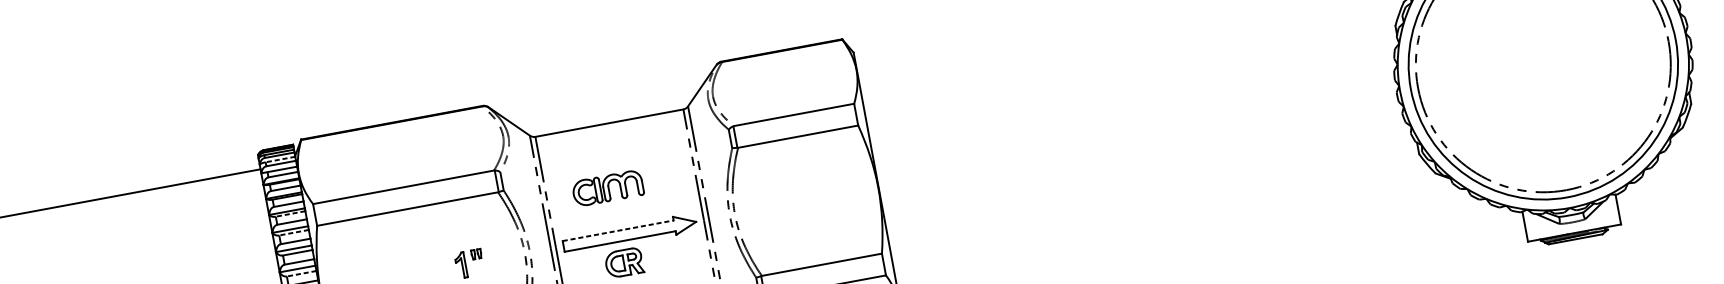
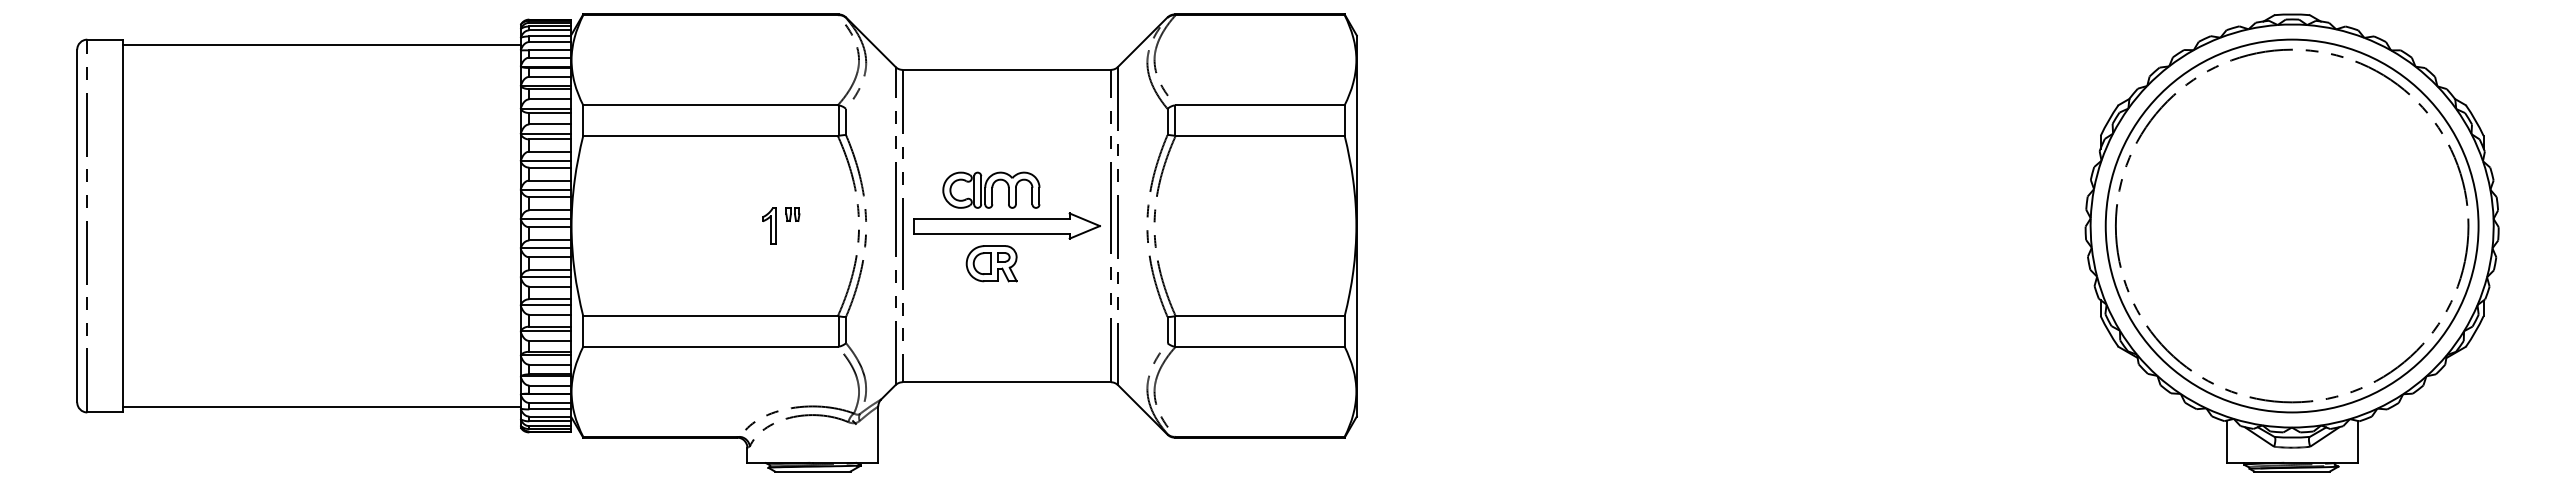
line: (280, 159) -> (550, 36), dashed -> solid
part: (607, 187) -> (991, 189), moved
line: (290, 214) -> (550, 113), dashed -> solid
line: (618, 230) -> (992, 218), dashed -> solid
line: (294, 232) -> (550, 139), dashed -> solid
line: (301, 273) -> (550, 197), dashed -> solid

